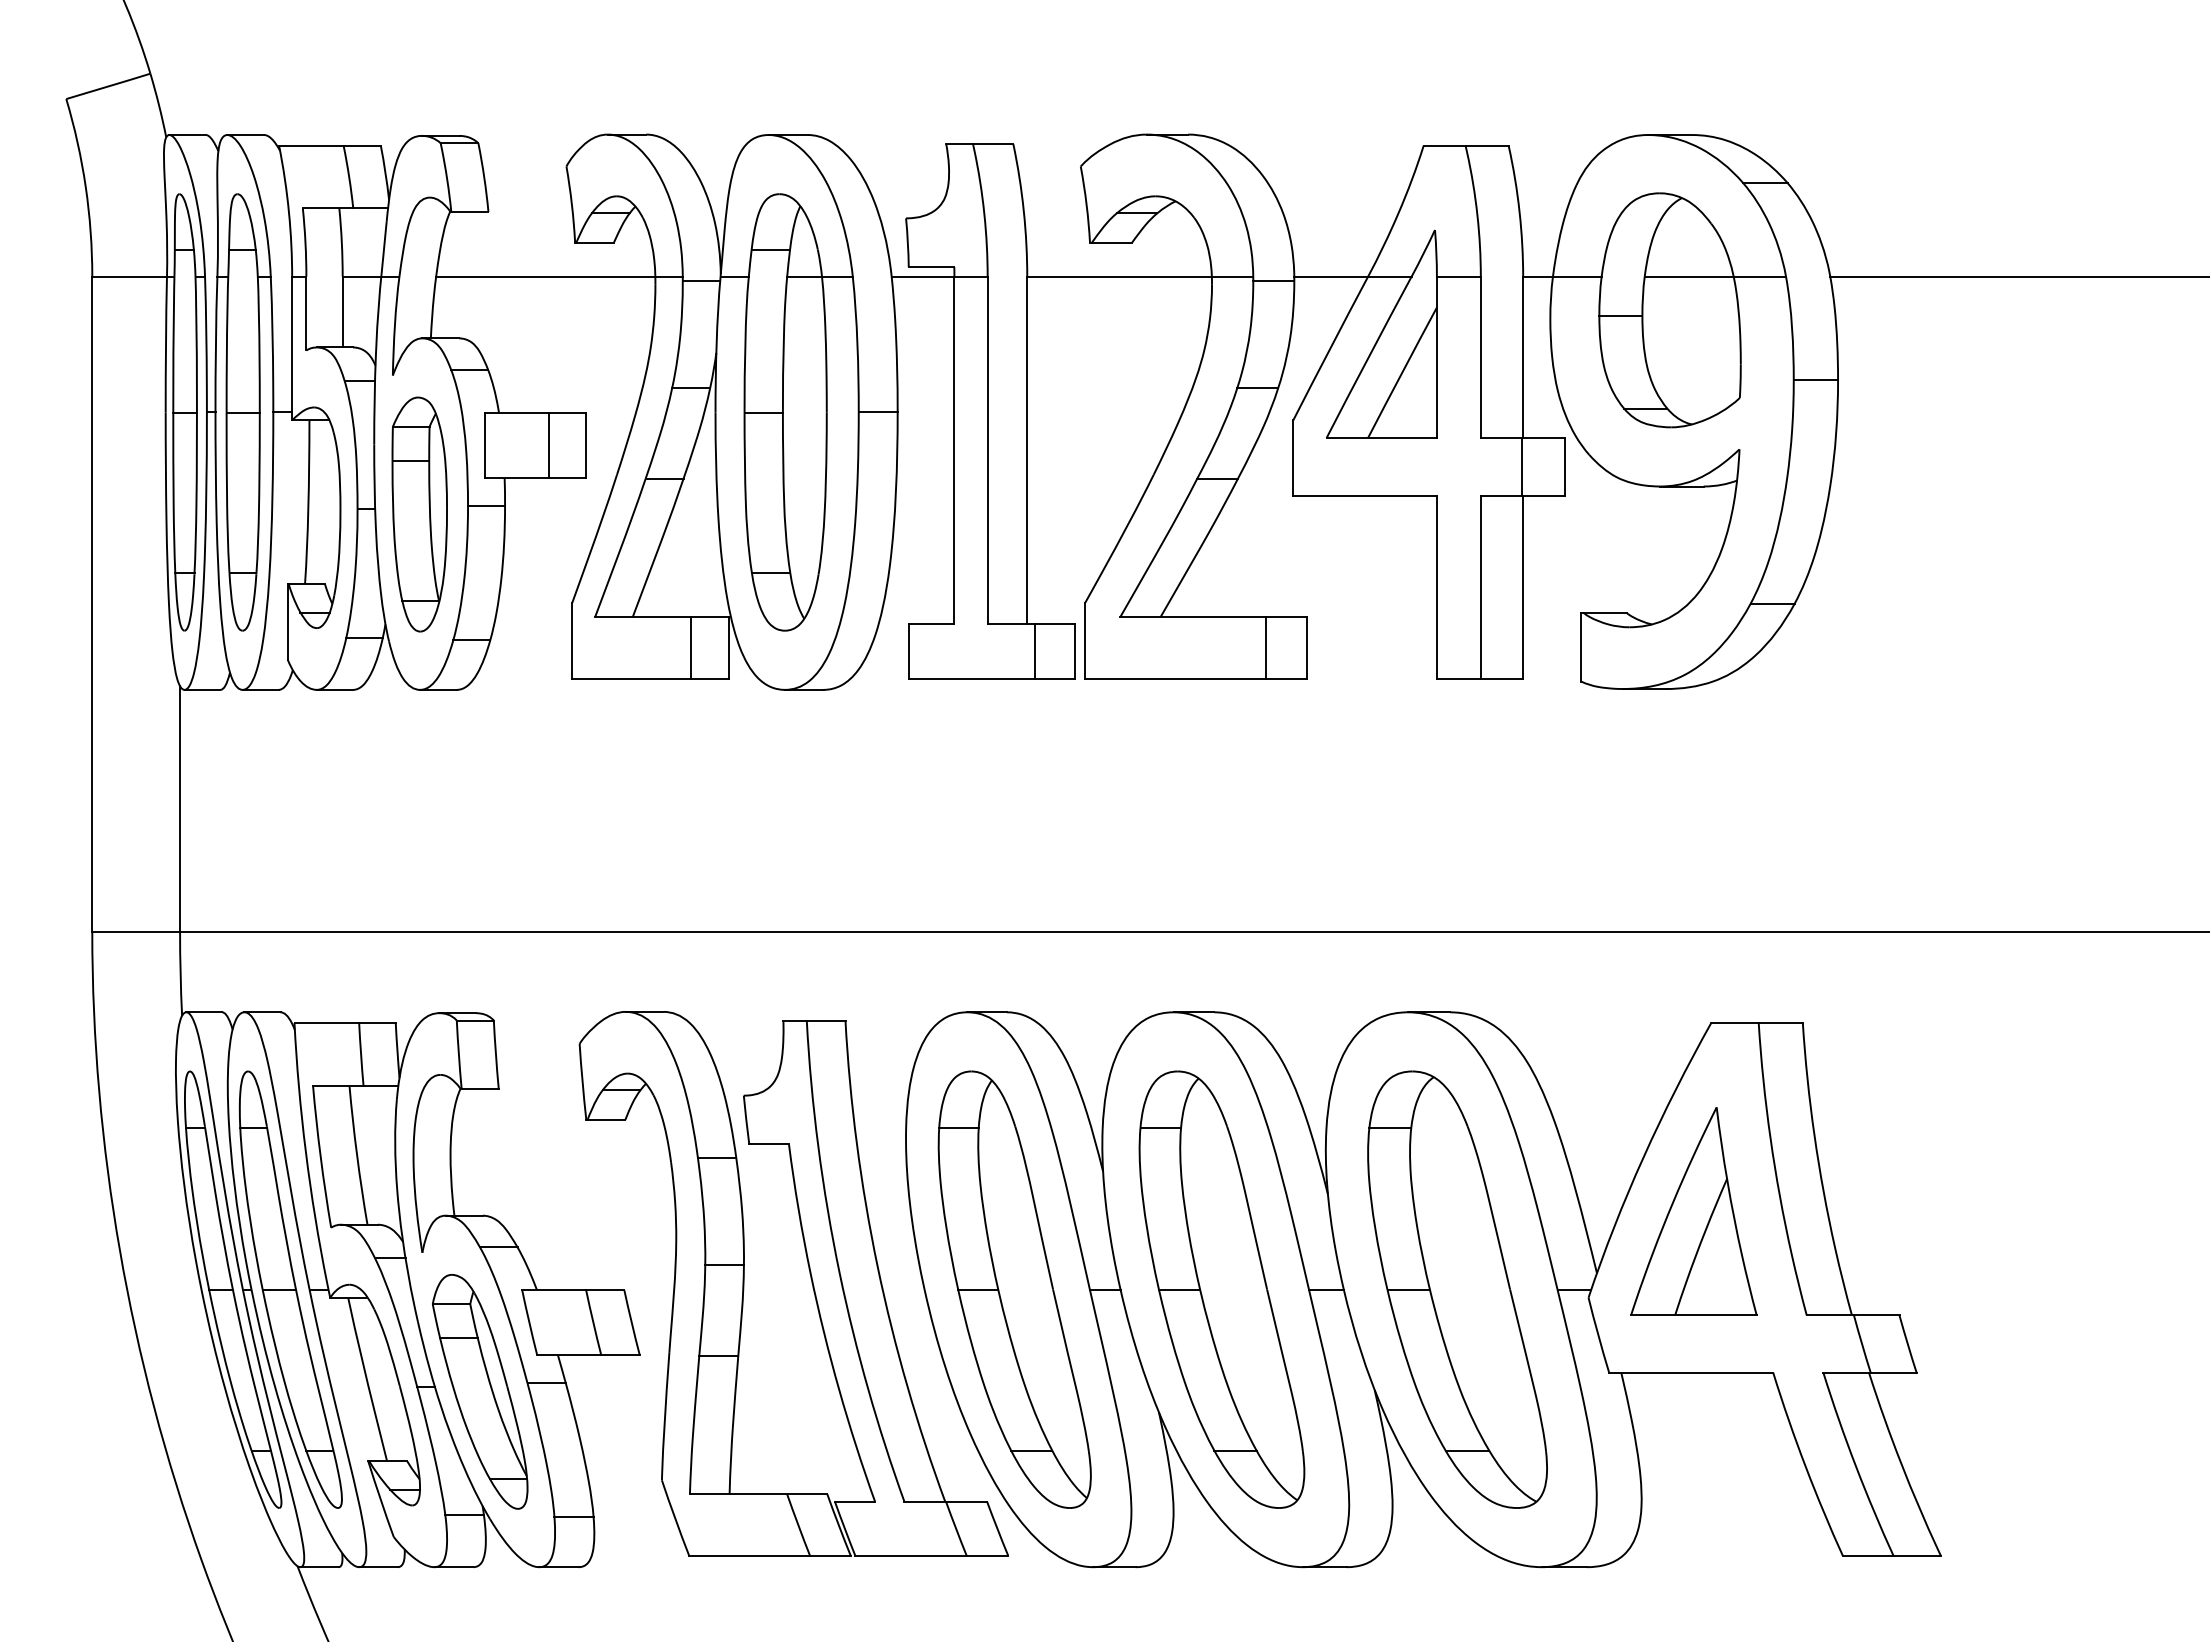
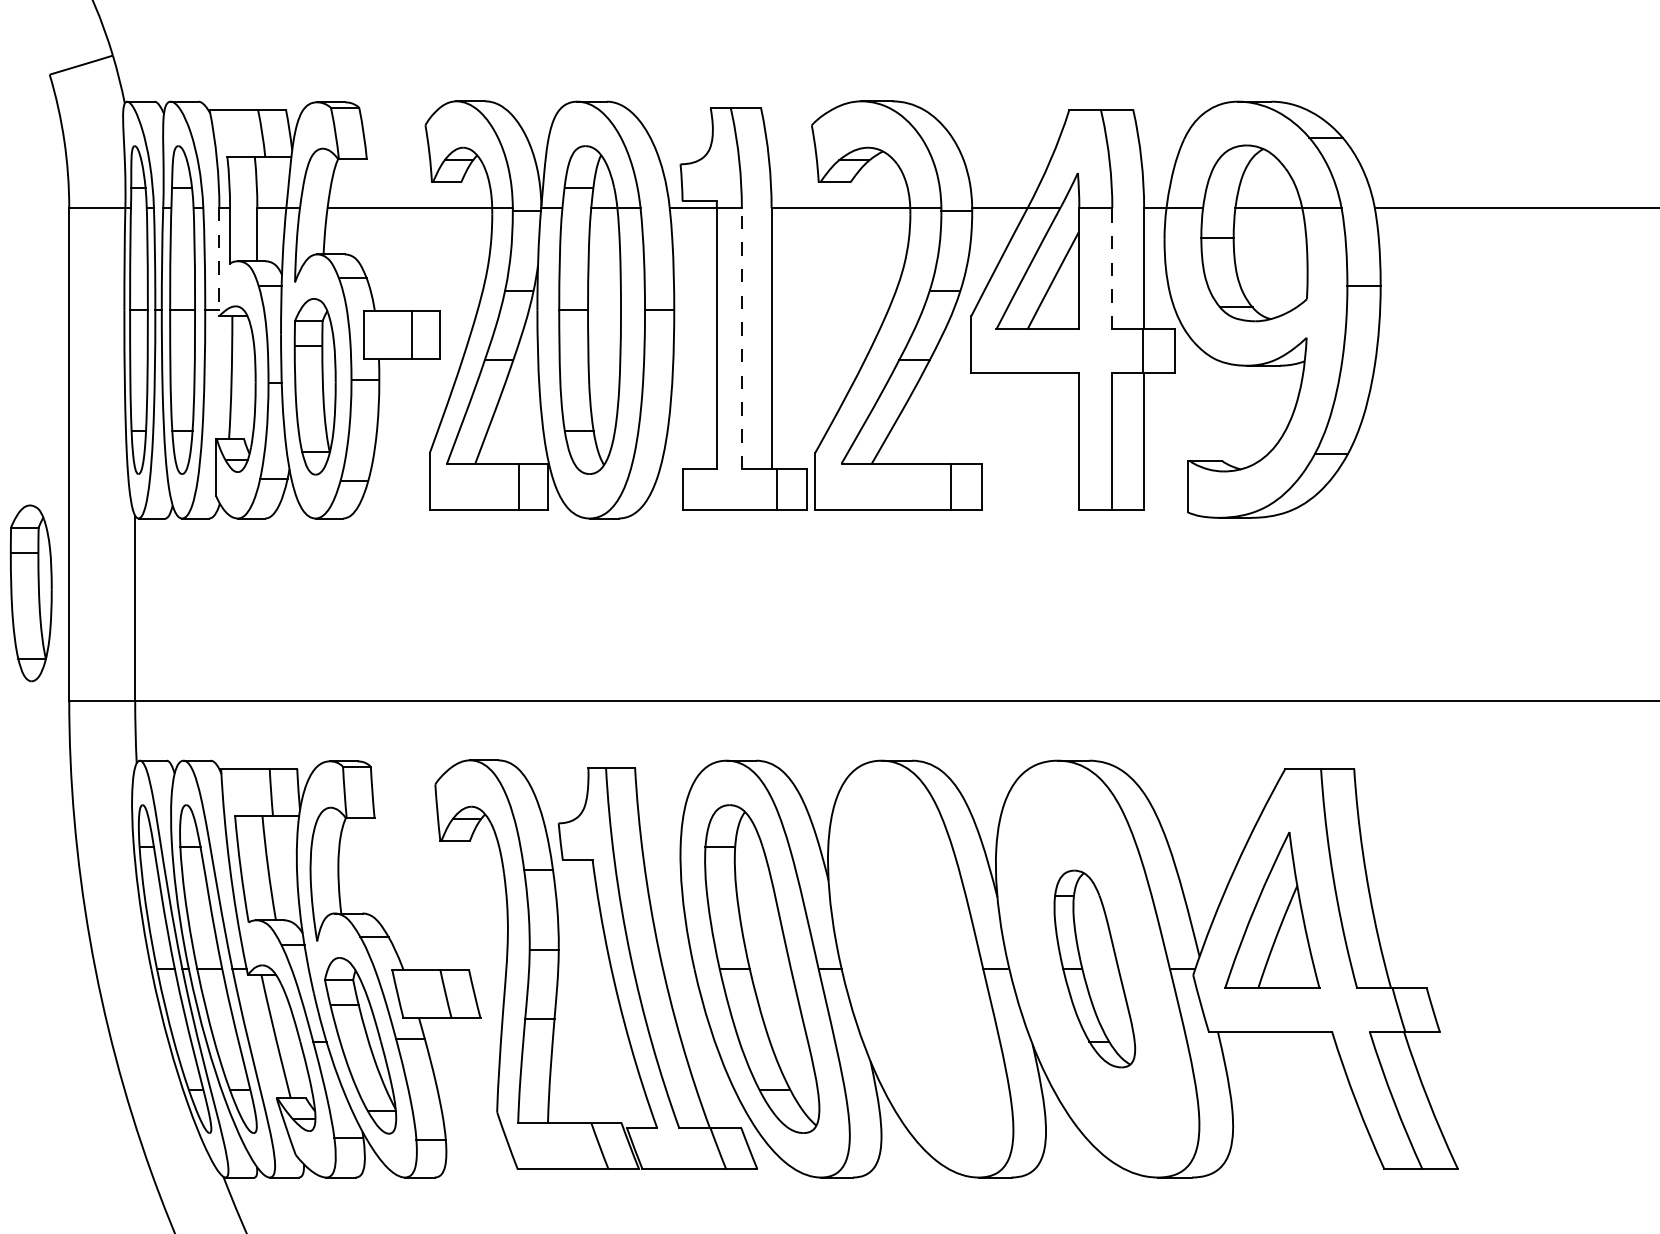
line: (292, 348) -> (219, 262), solid -> dashed
line: (1480, 357) -> (1112, 268), solid -> dashed
line: (987, 450) -> (741, 338), solid -> dashed
part: (41, 789) -> (31, 593), added
part: (1221, 1289) -> (917, 968), removed
part: (1457, 1289) -> (1094, 968), size x0.6

